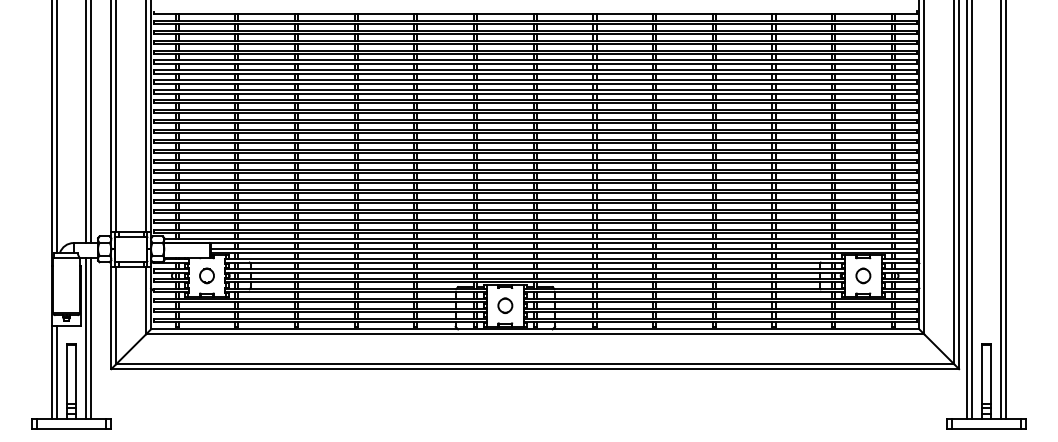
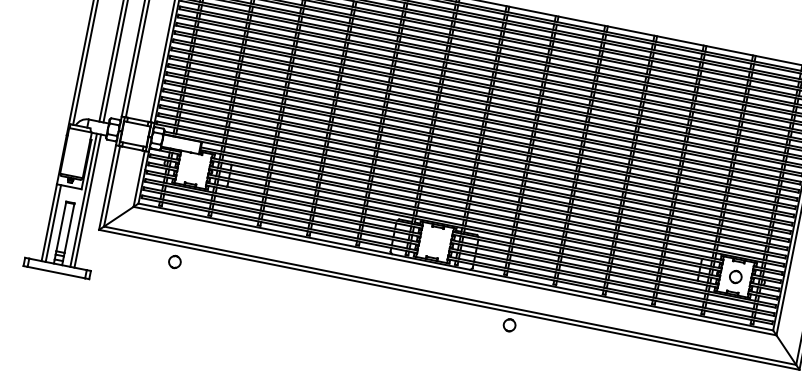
part: (206, 275) -> (174, 261), moved
circle: (505, 305) -> (509, 325), moved

